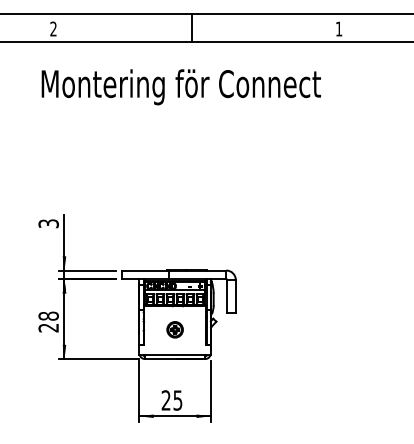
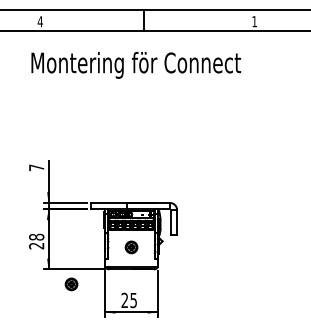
text: (52, 28) -> (39, 21), 2 -> 4
text: (48, 223) -> (36, 167), 3 -> 7
part: (95, 379) -> (71, 284), added

